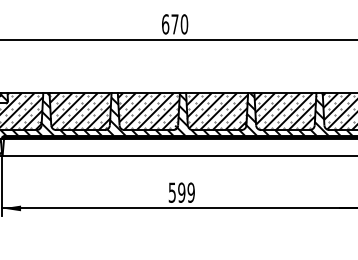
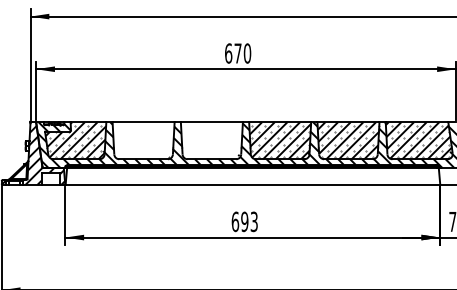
hatch: (80, 111) -> (143, 140), removed
hatch: (148, 111) -> (211, 140), removed
text: (181, 192) -> (244, 221), 599 -> 693

